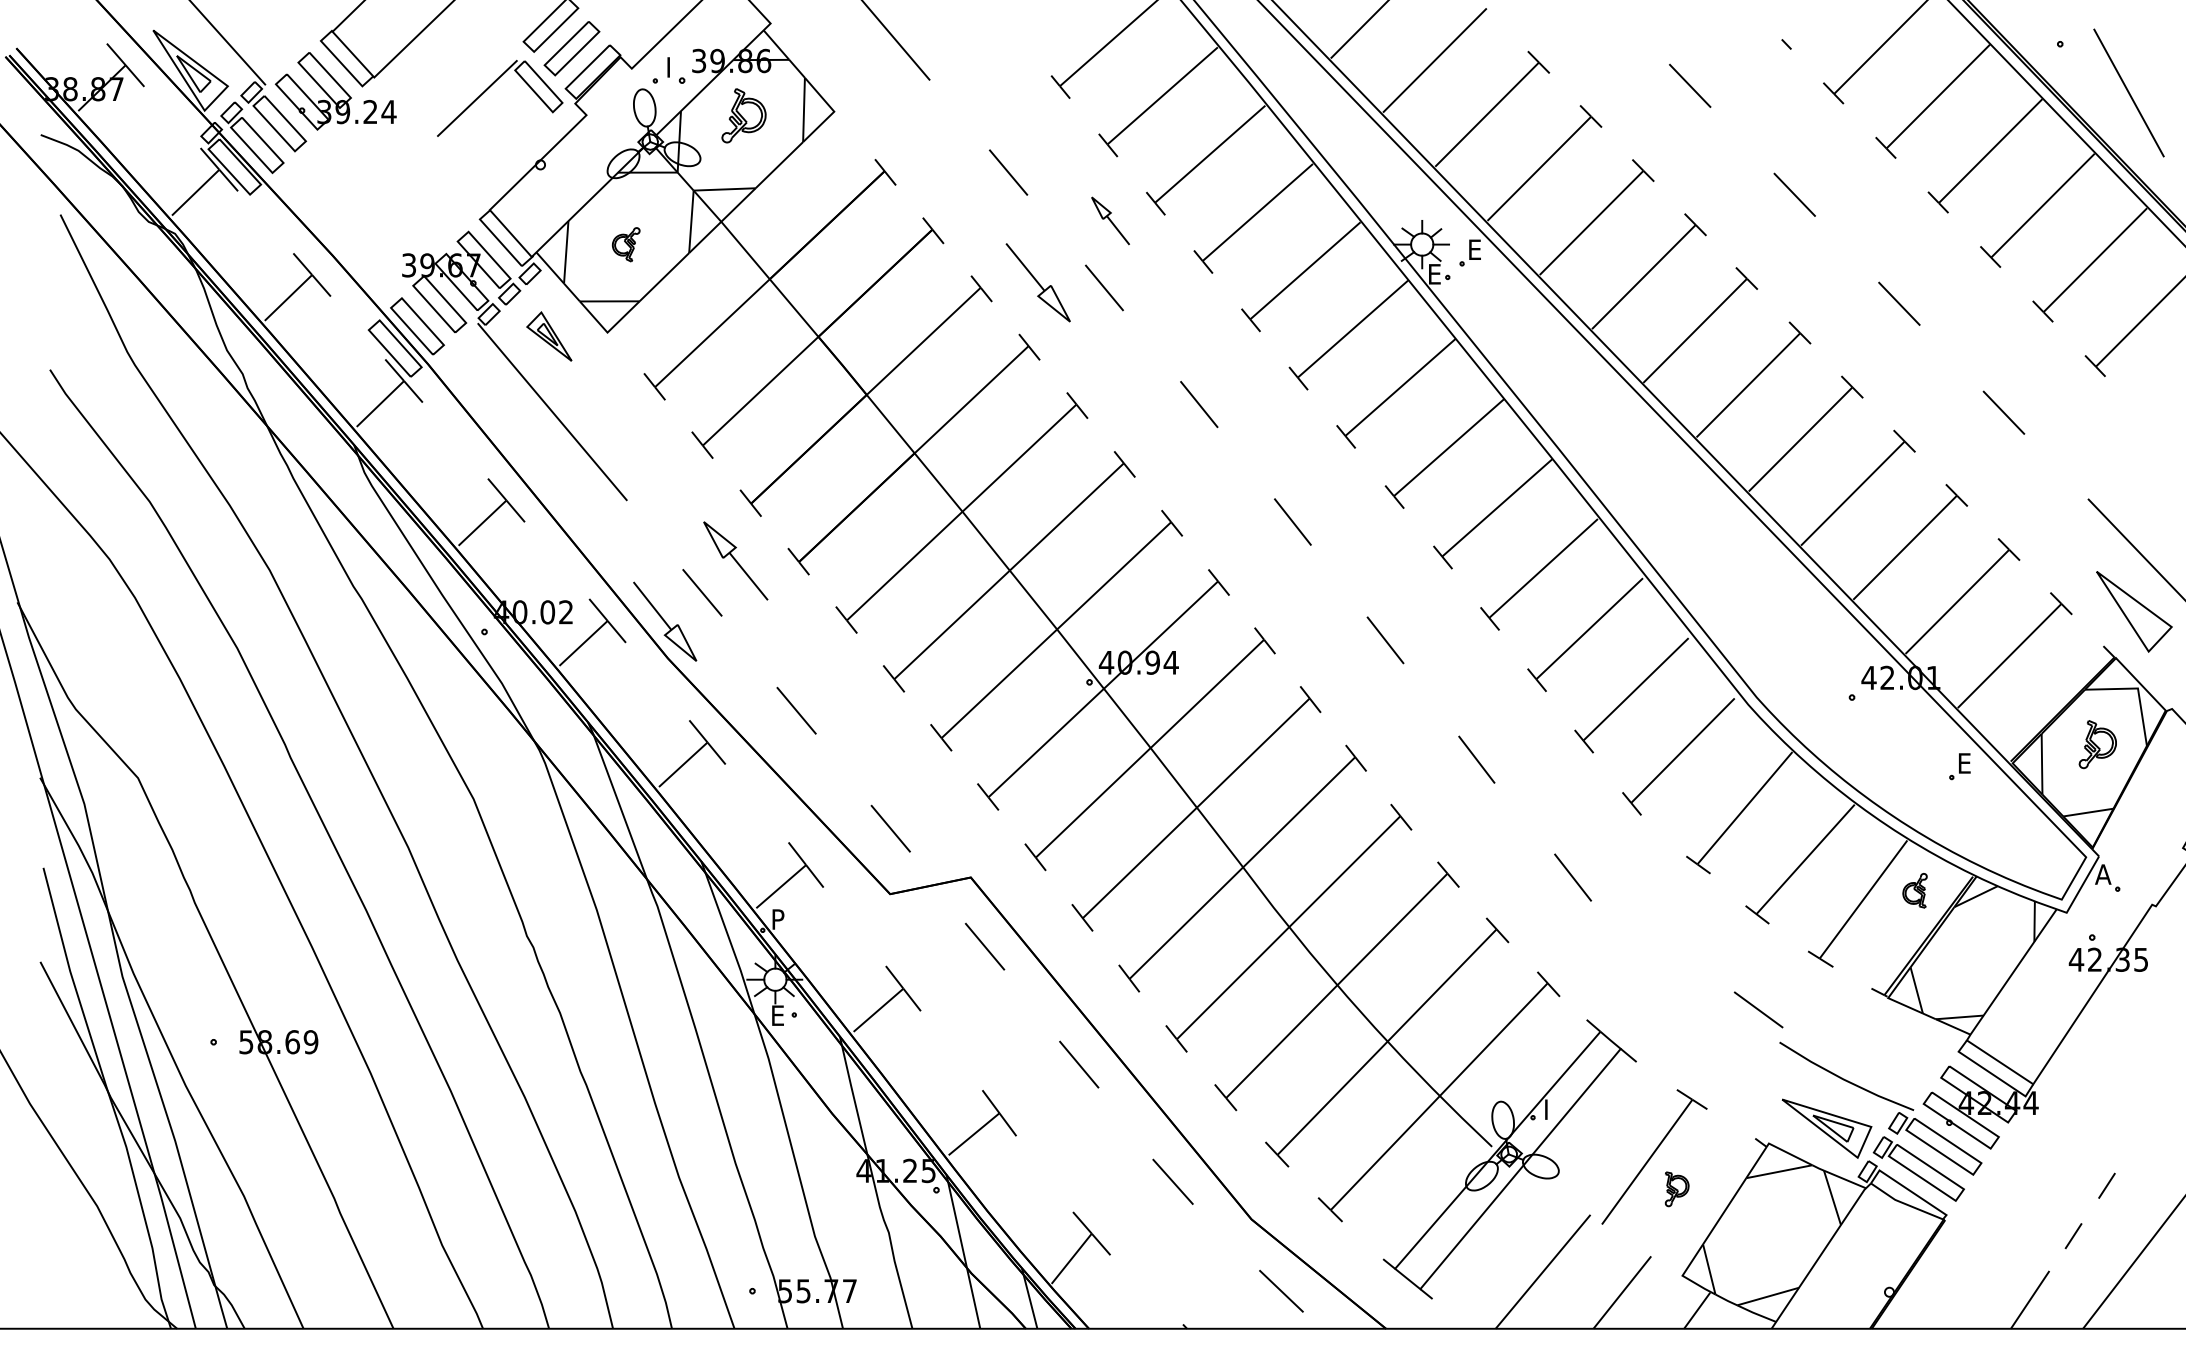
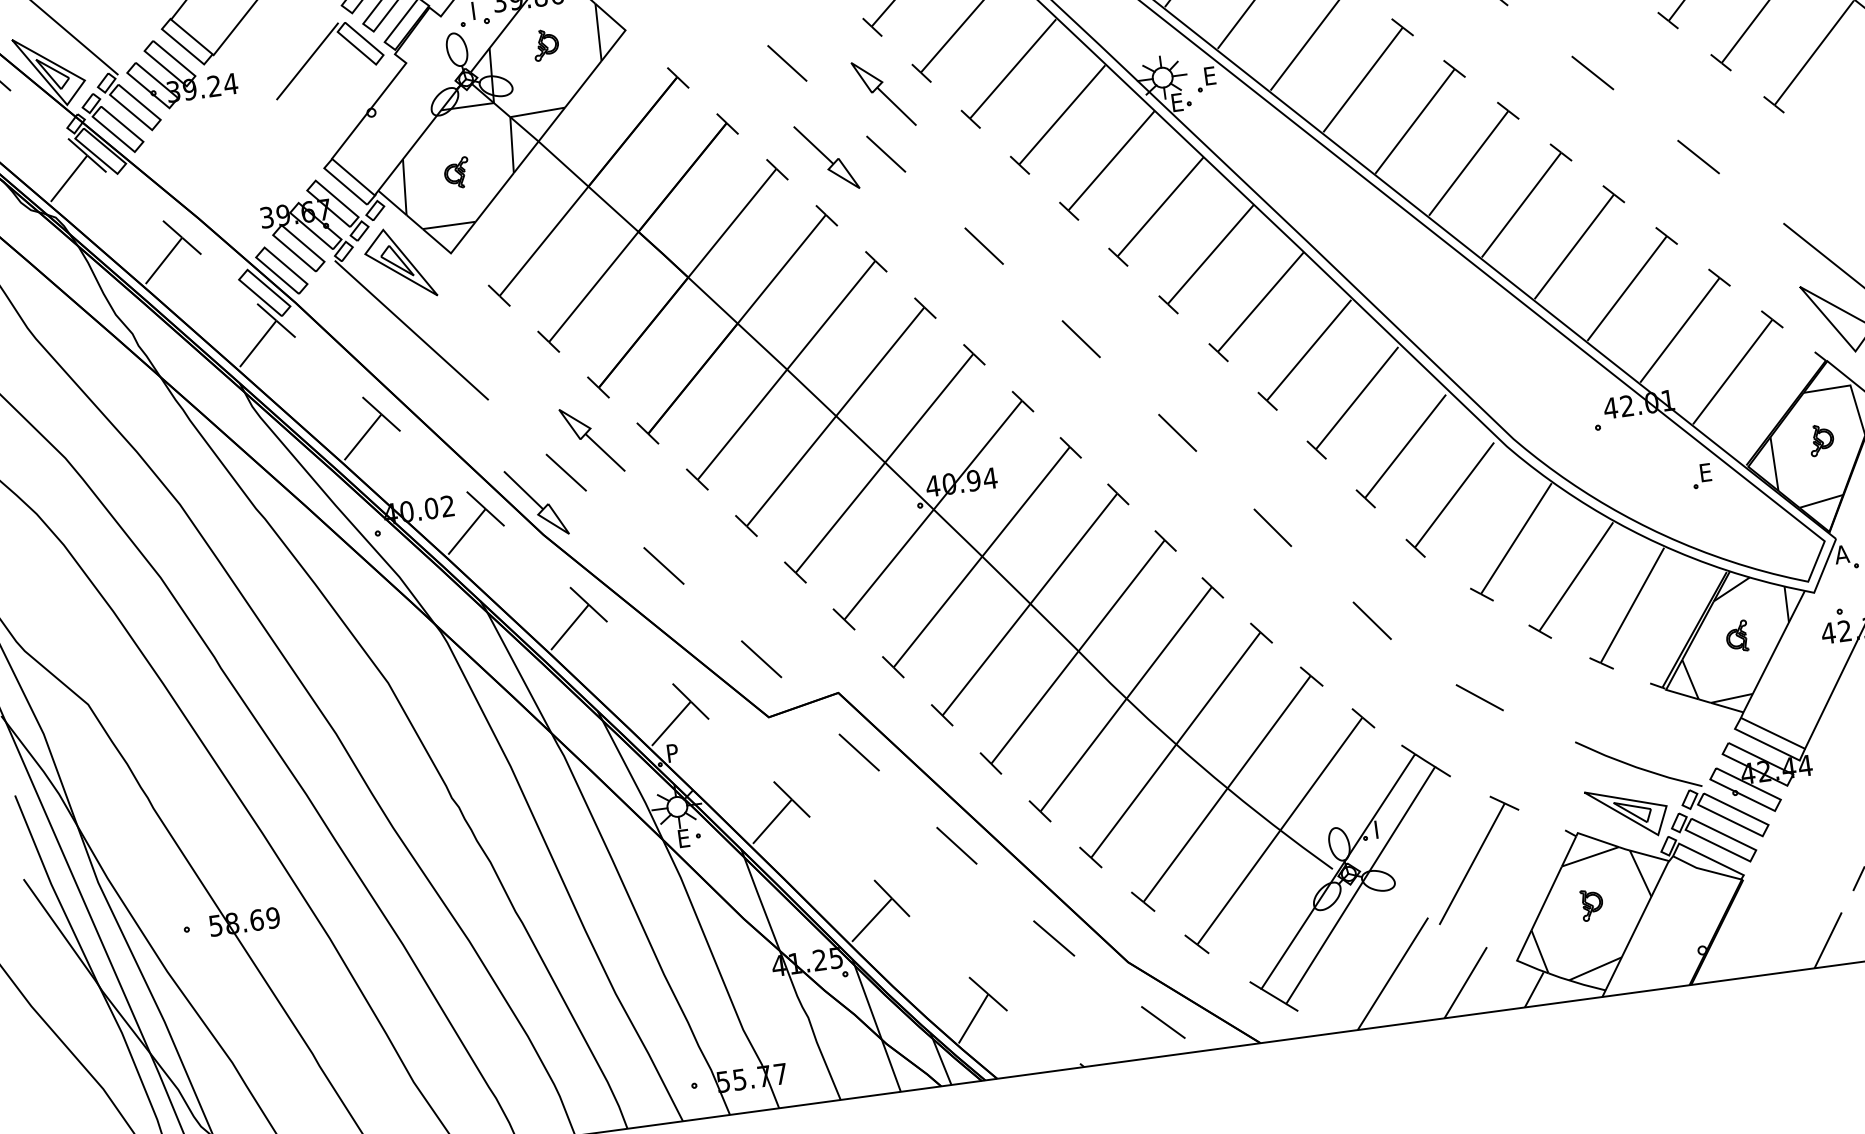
part: (743, 115) -> (545, 44), size x0.62
part: (1110, 220) -> (883, 93), size x1.67
part: (549, 336) -> (400, 263), size x1.67
part: (2097, 744) -> (1821, 439), size x0.71
part: (1914, 890) -> (1736, 636), moved
line: (1758, 1009) -> (1479, 697), moved
part: (1676, 1189) -> (1591, 905), moved

